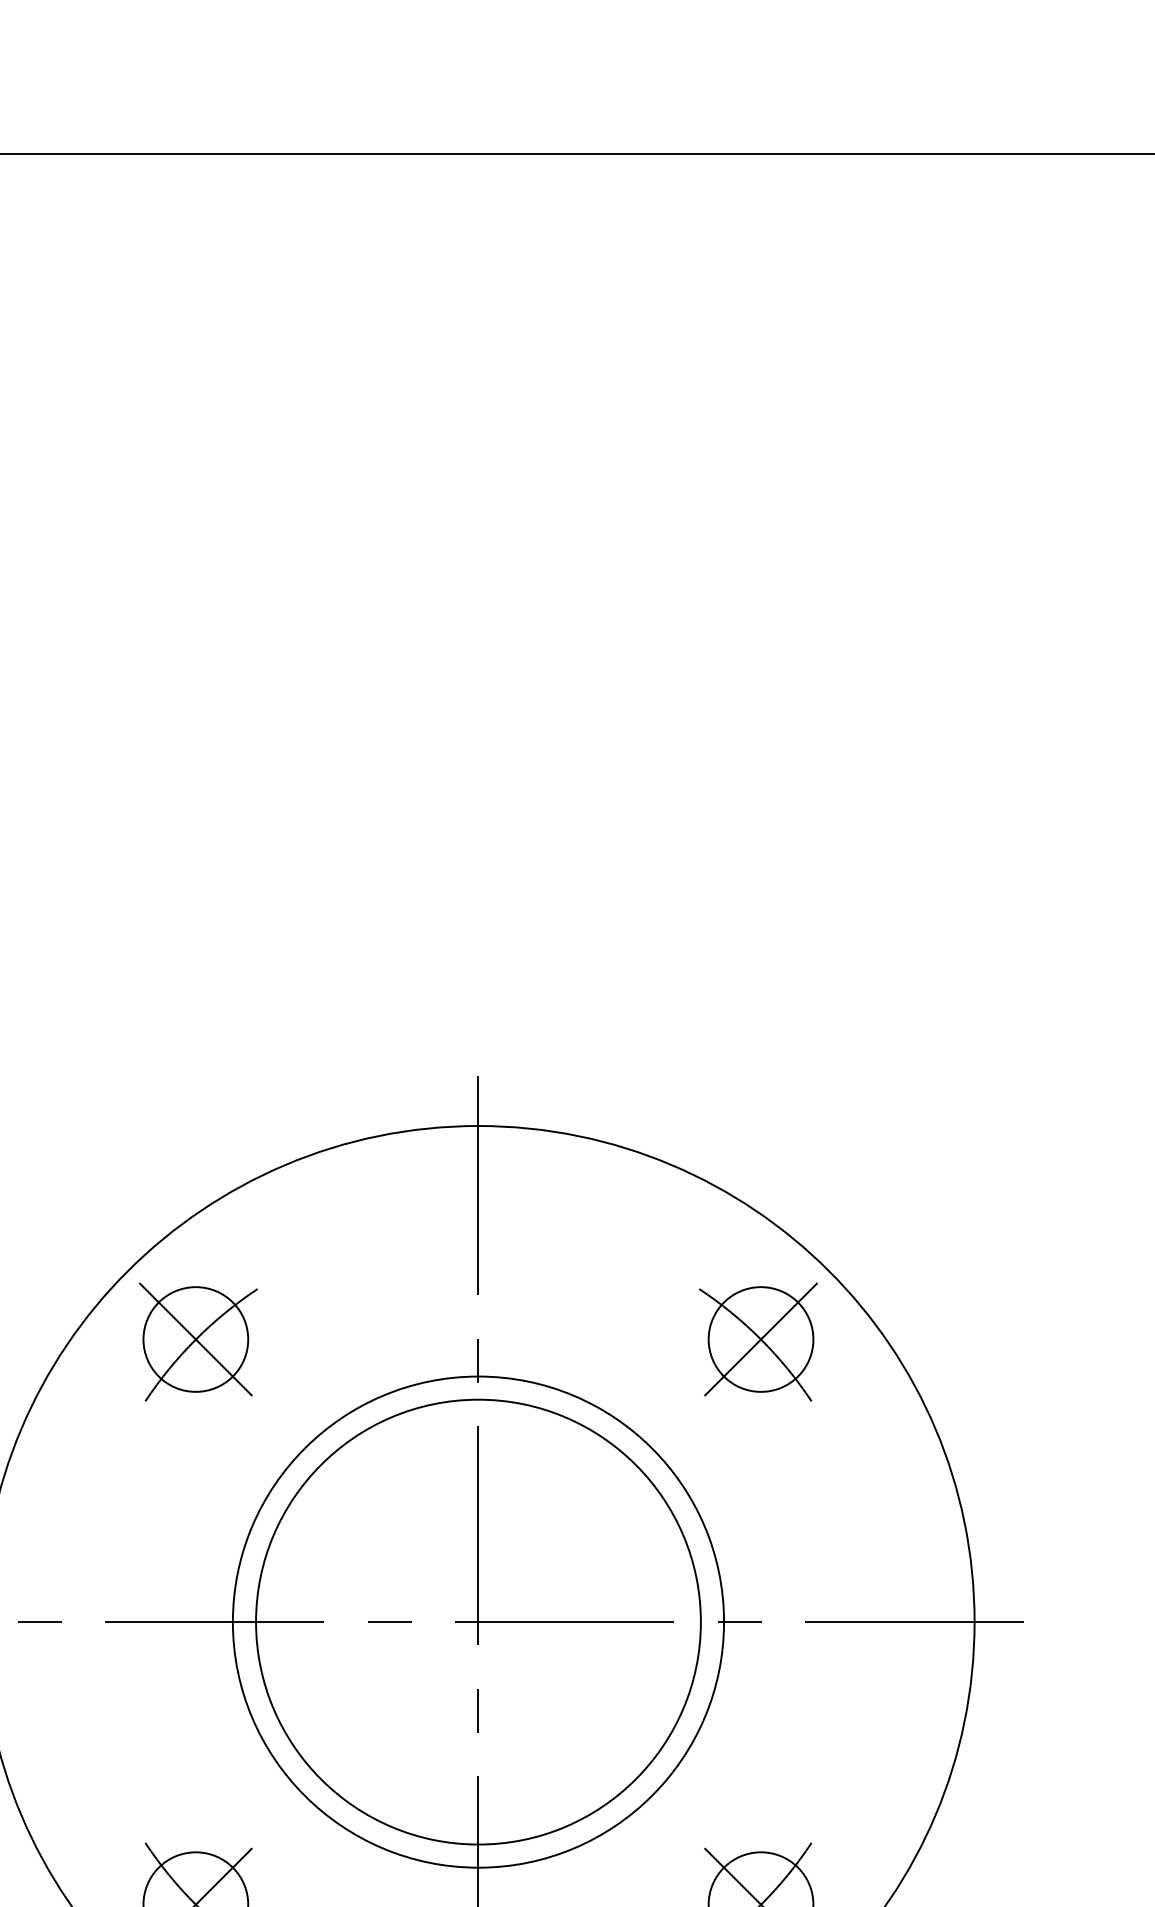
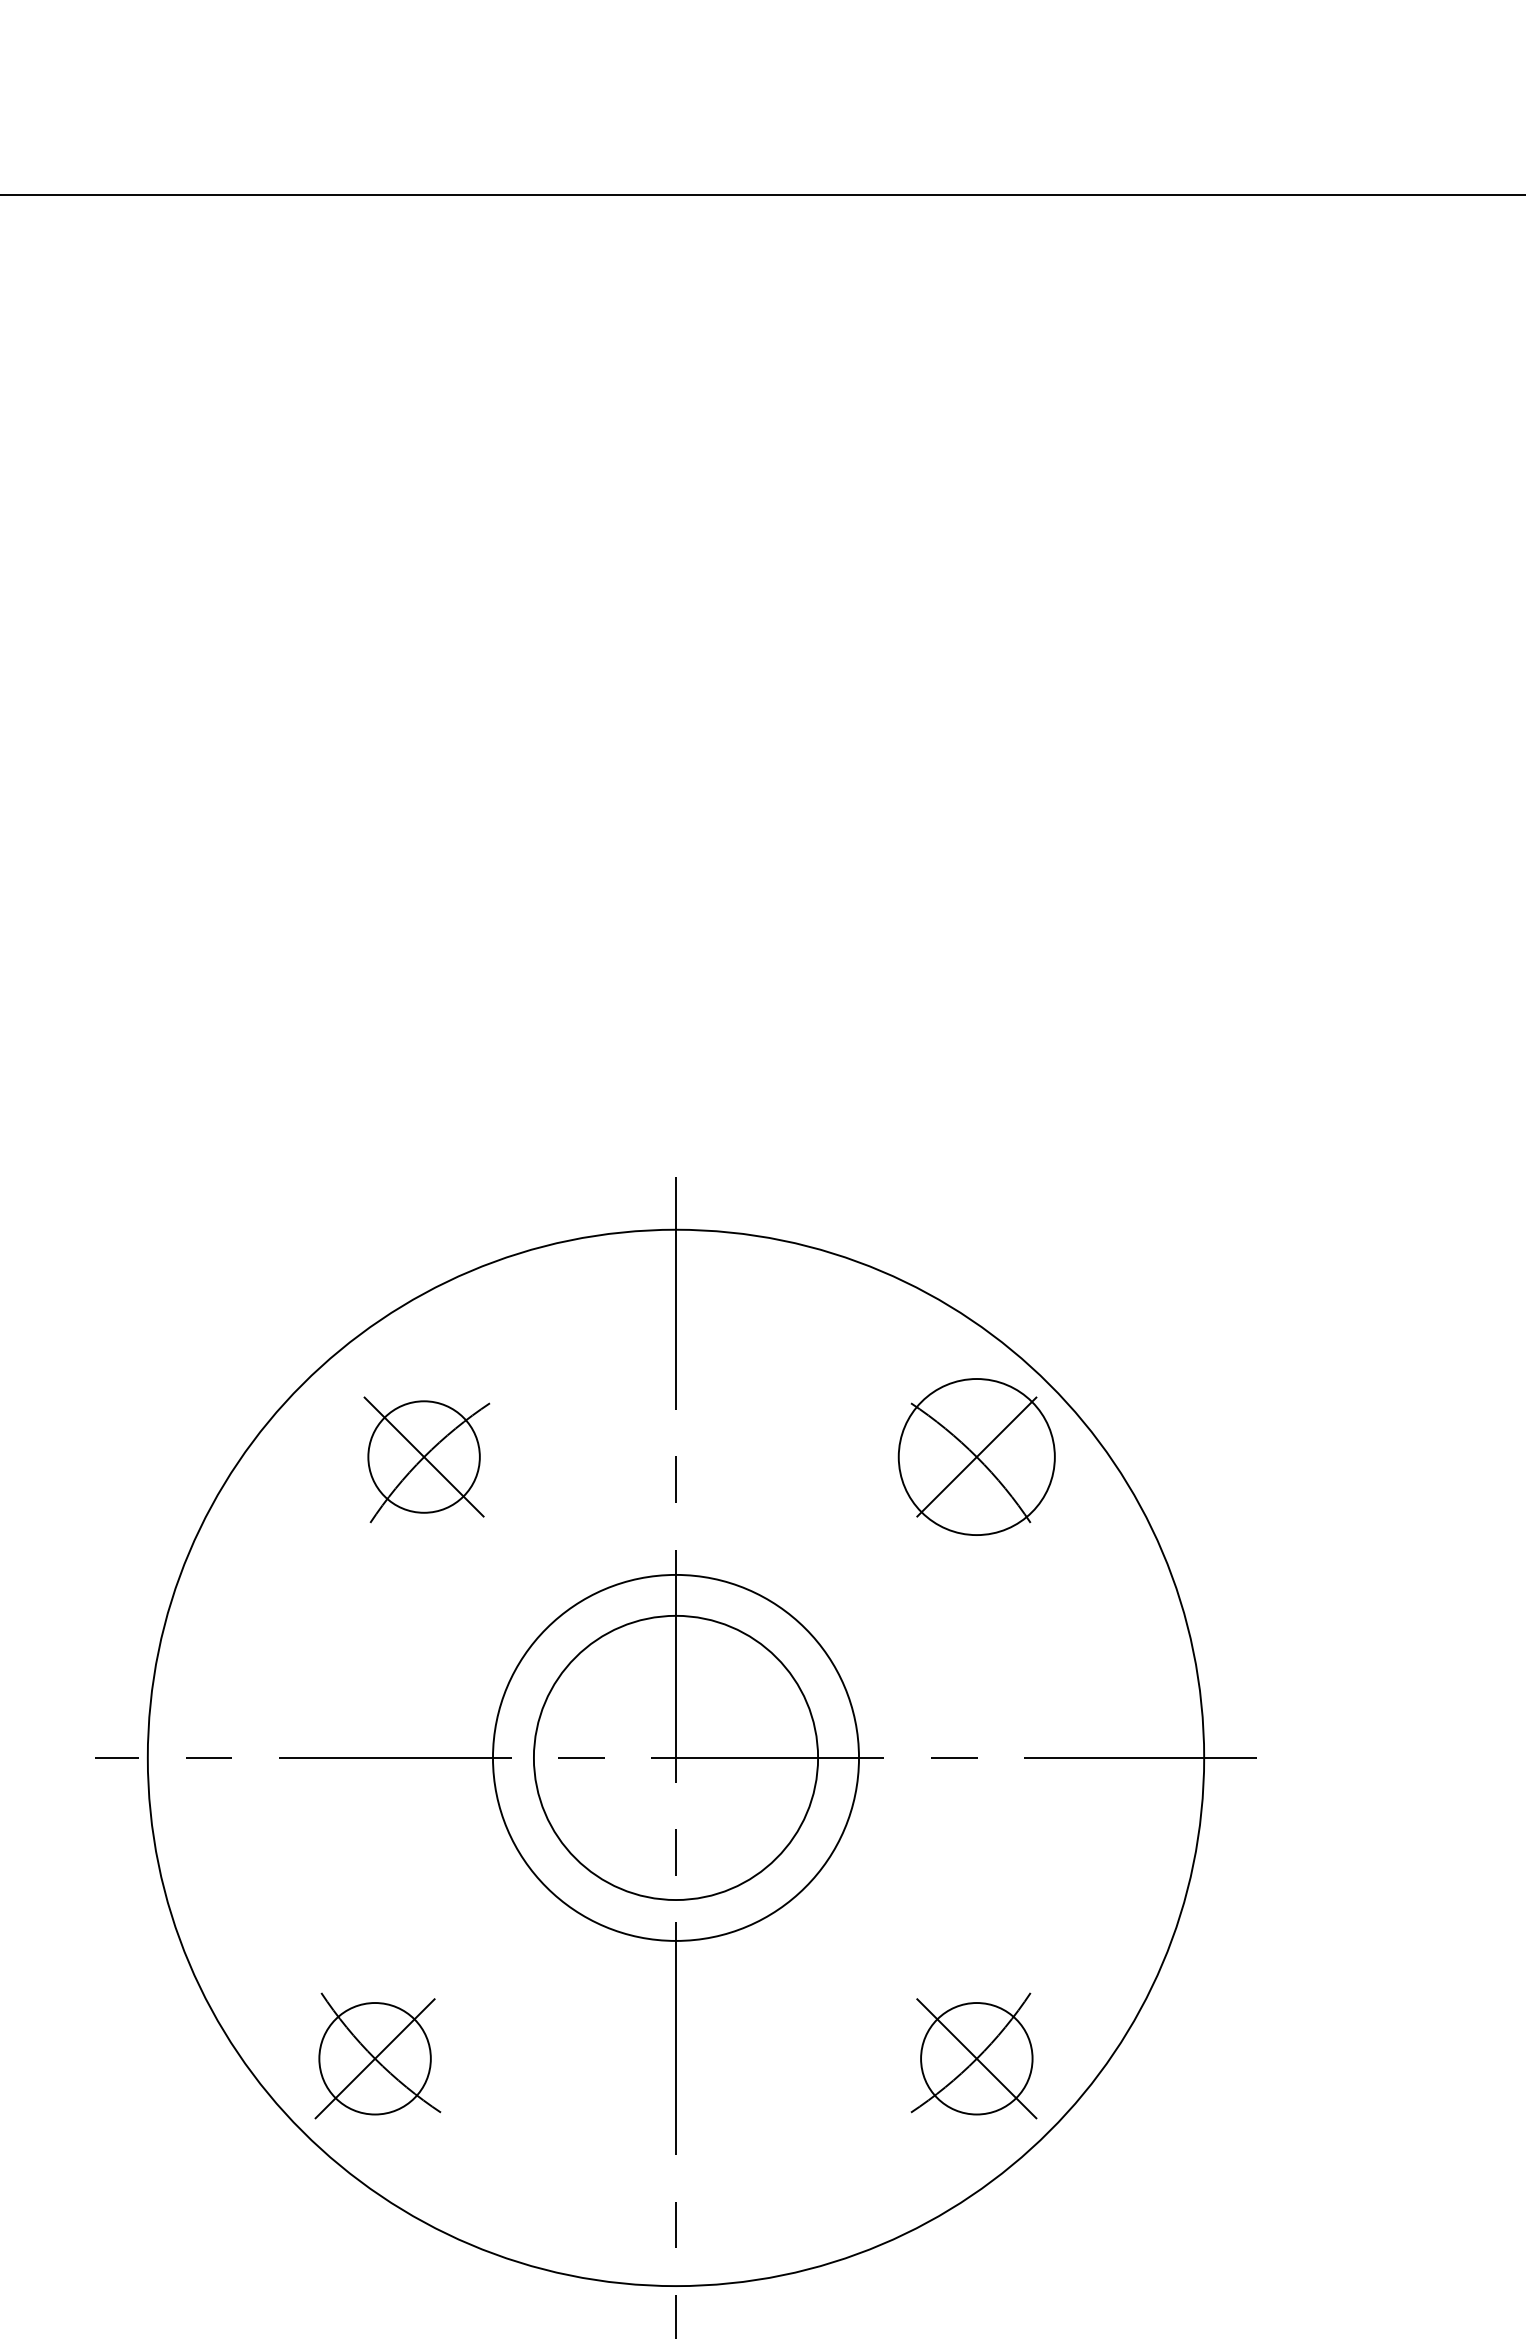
circle: (760, 1338) -> (976, 1456), size x1.4
part: (198, 1341) -> (426, 1459), moved
circle: (478, 1621) -> (675, 1757), size x0.6
circle: (478, 1621) -> (675, 1757), size x0.7

